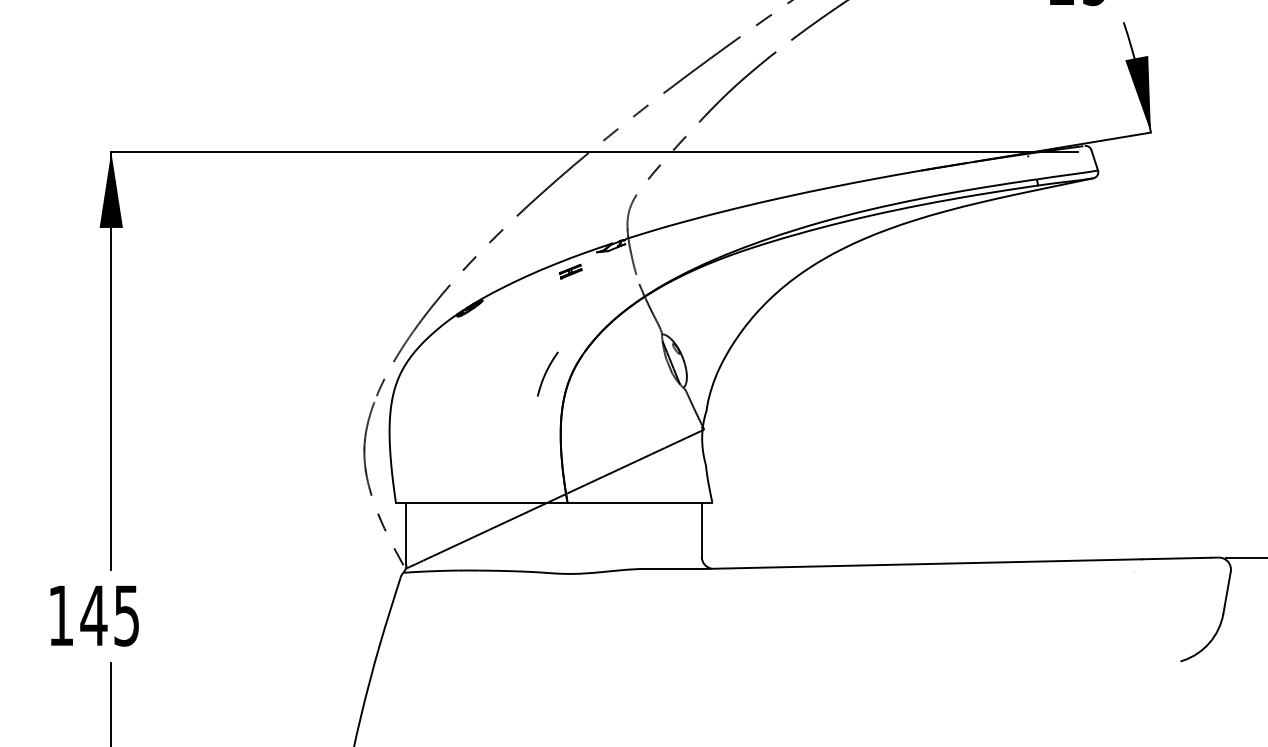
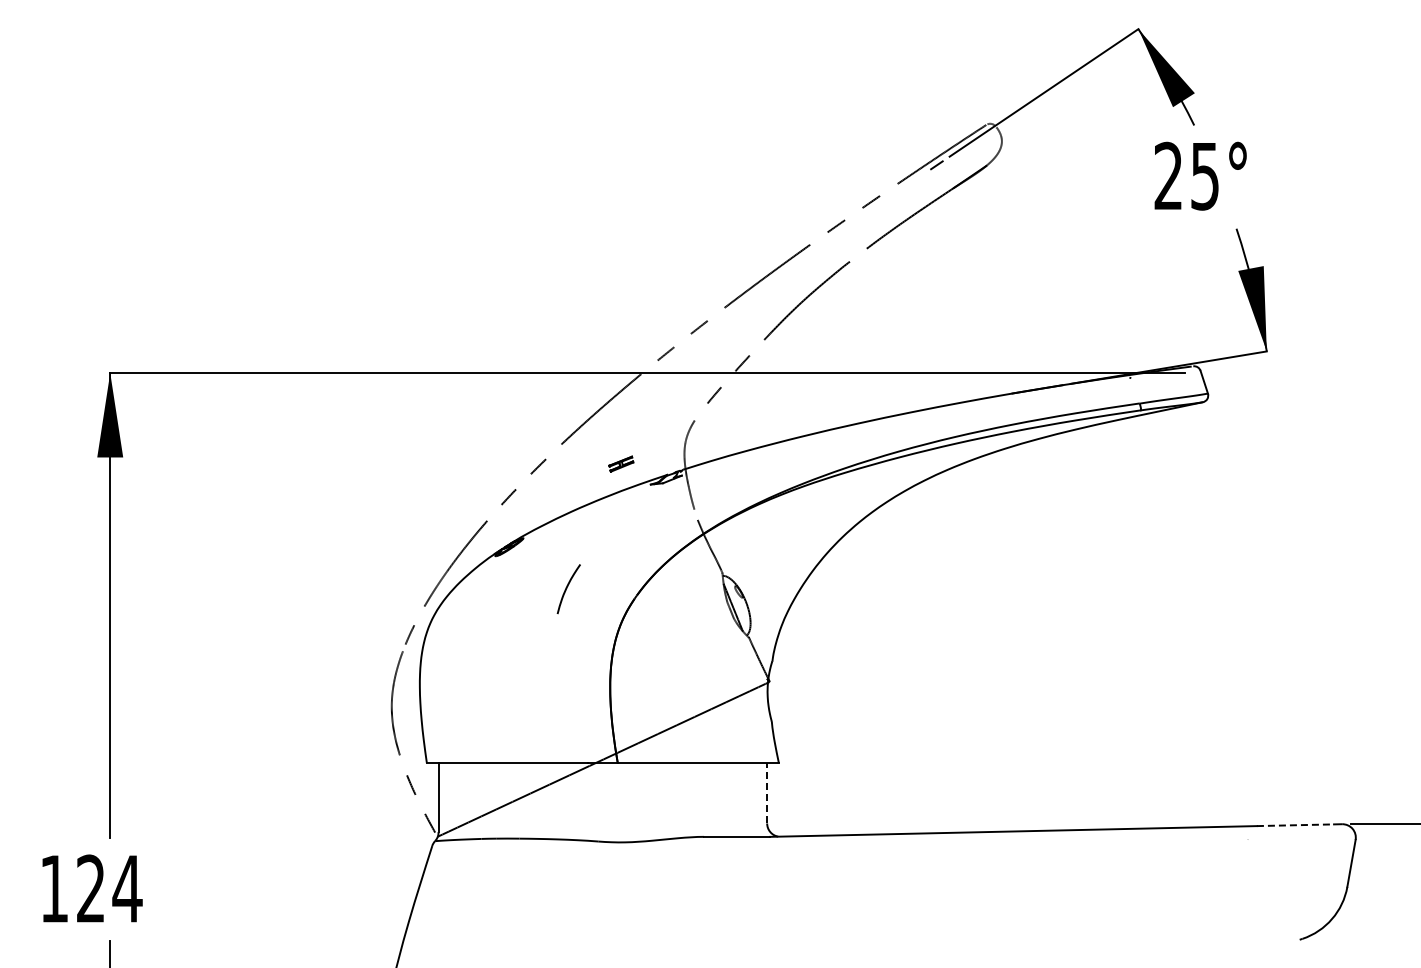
part: (570, 271) -> (621, 463), moved
curve: (546, 373) -> (567, 588), moved
line: (702, 529) -> (767, 792), solid -> dashed
line: (1176, 558) -> (1295, 825), solid -> dashed
text: (109, 615) -> (108, 888), 145 -> 124

